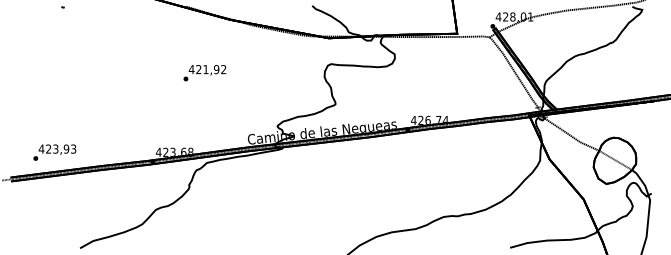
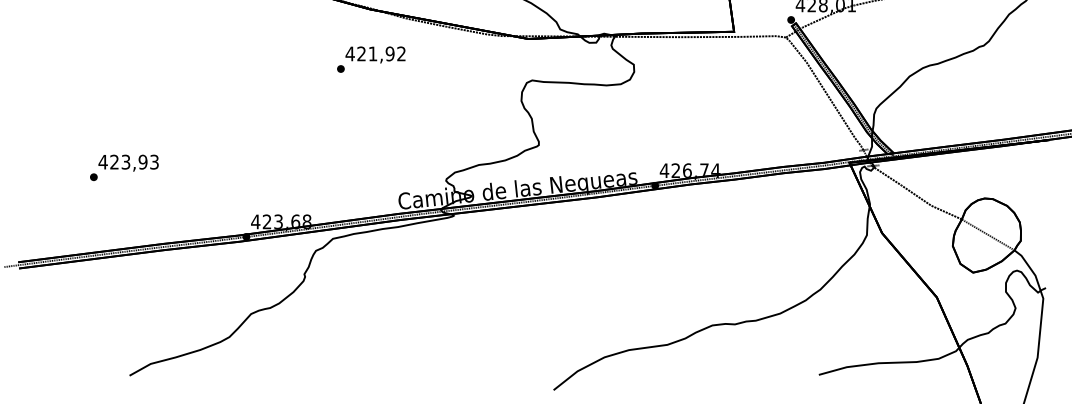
text: (204, 73) -> (370, 60), moved
text: (54, 152) -> (123, 167), moved

